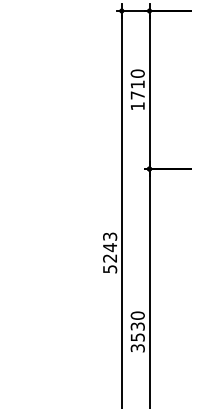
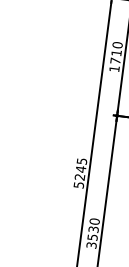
text: (109, 236) -> (81, 161), 5243 -> 5245

